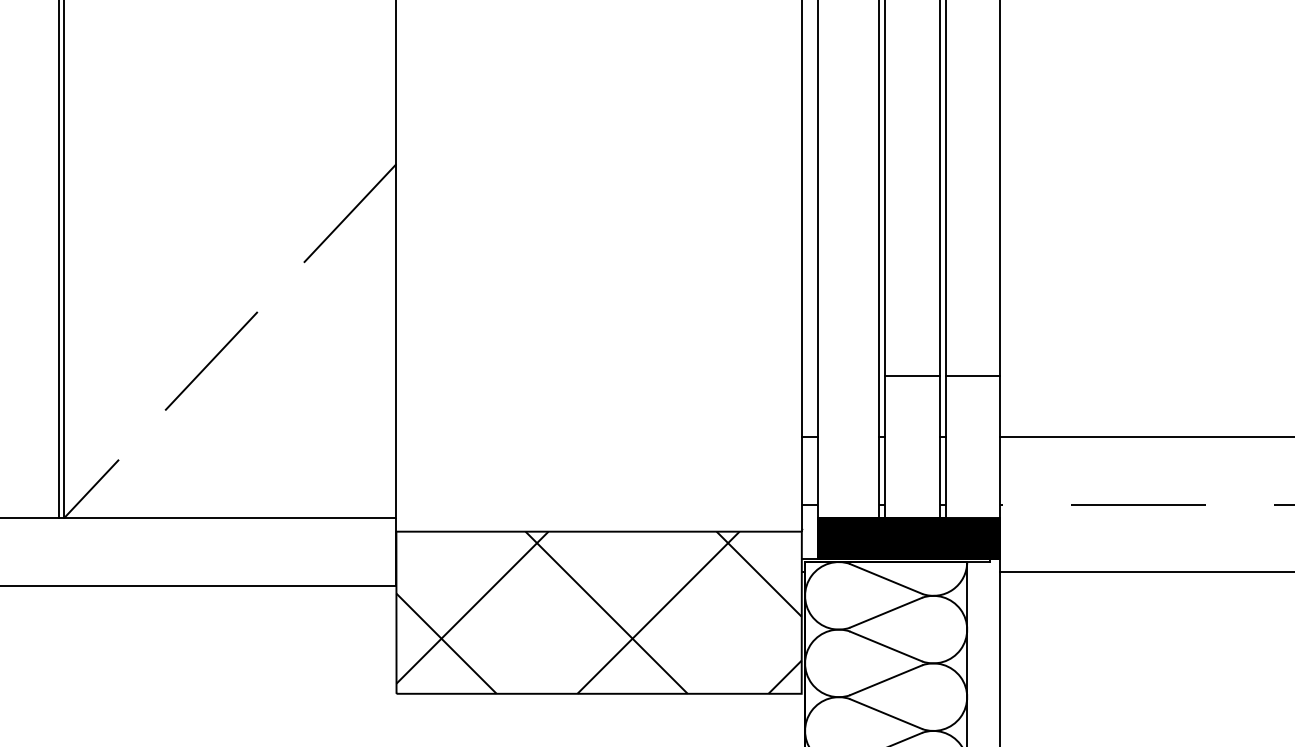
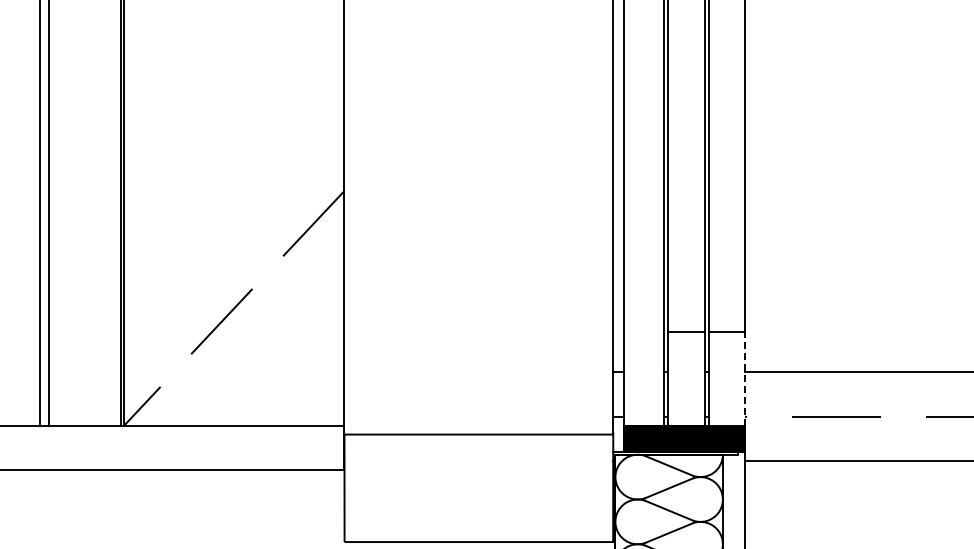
line: (999, 447) -> (744, 378), solid -> dashed
hatch: (598, 613) -> (478, 488), removed

